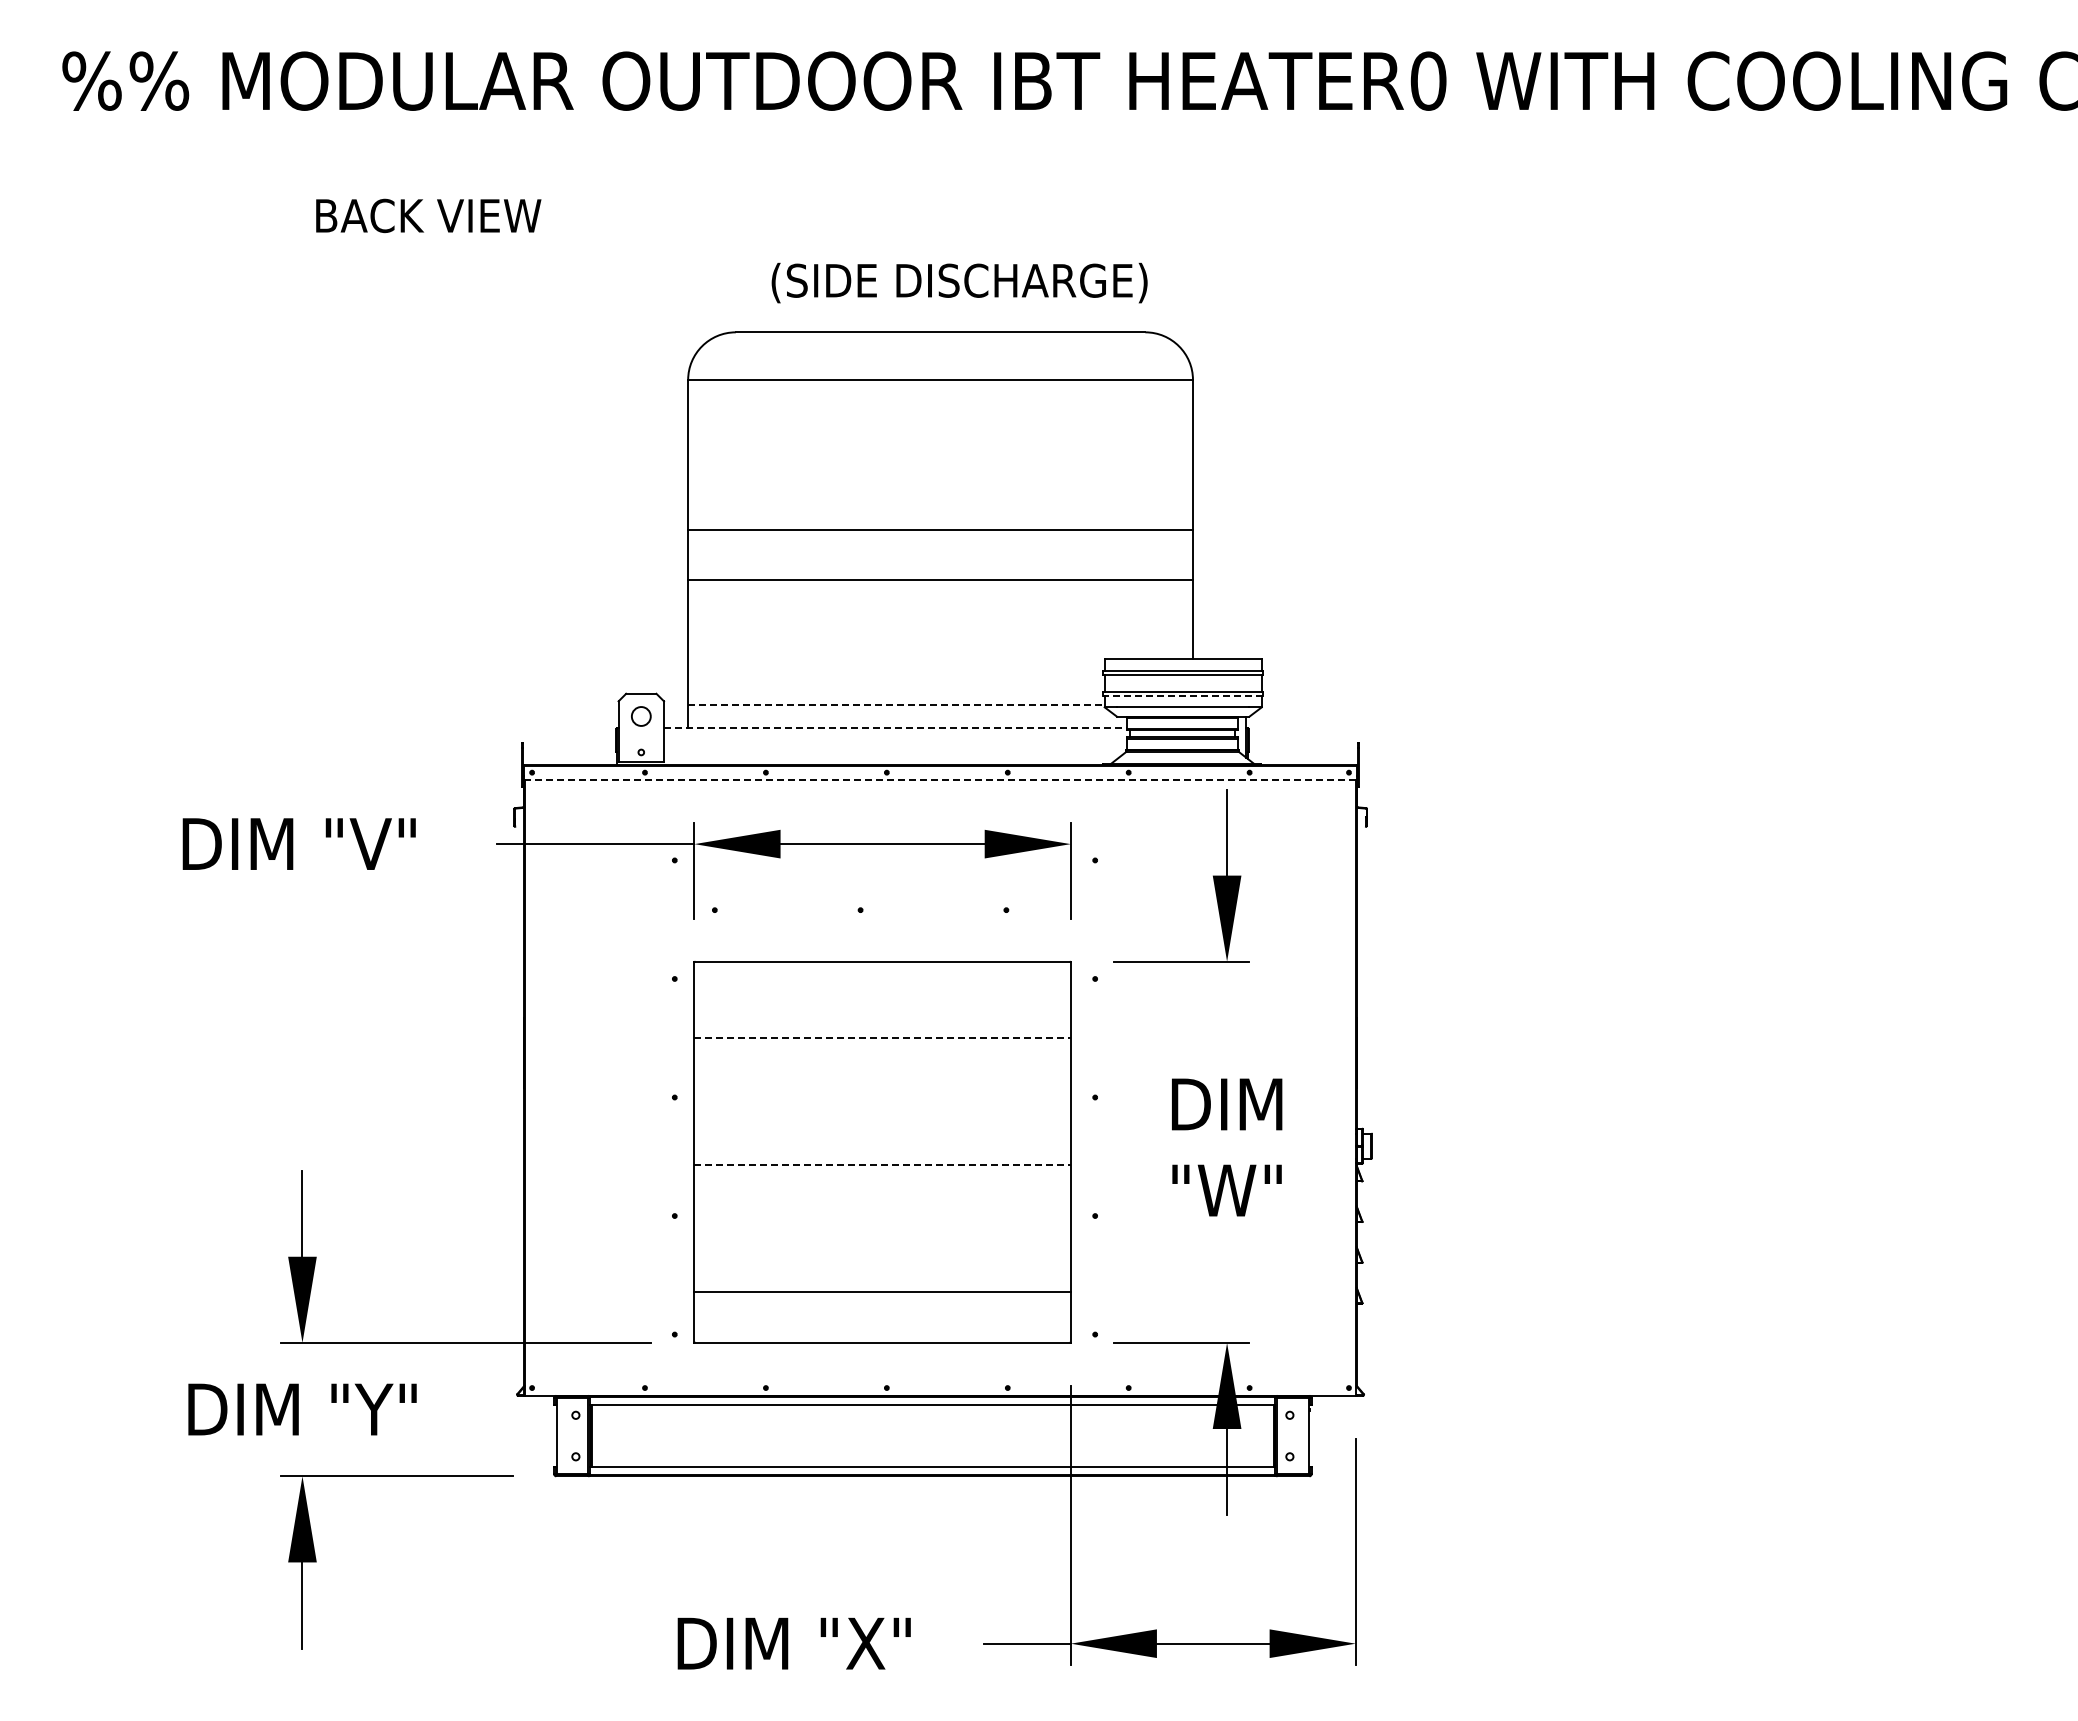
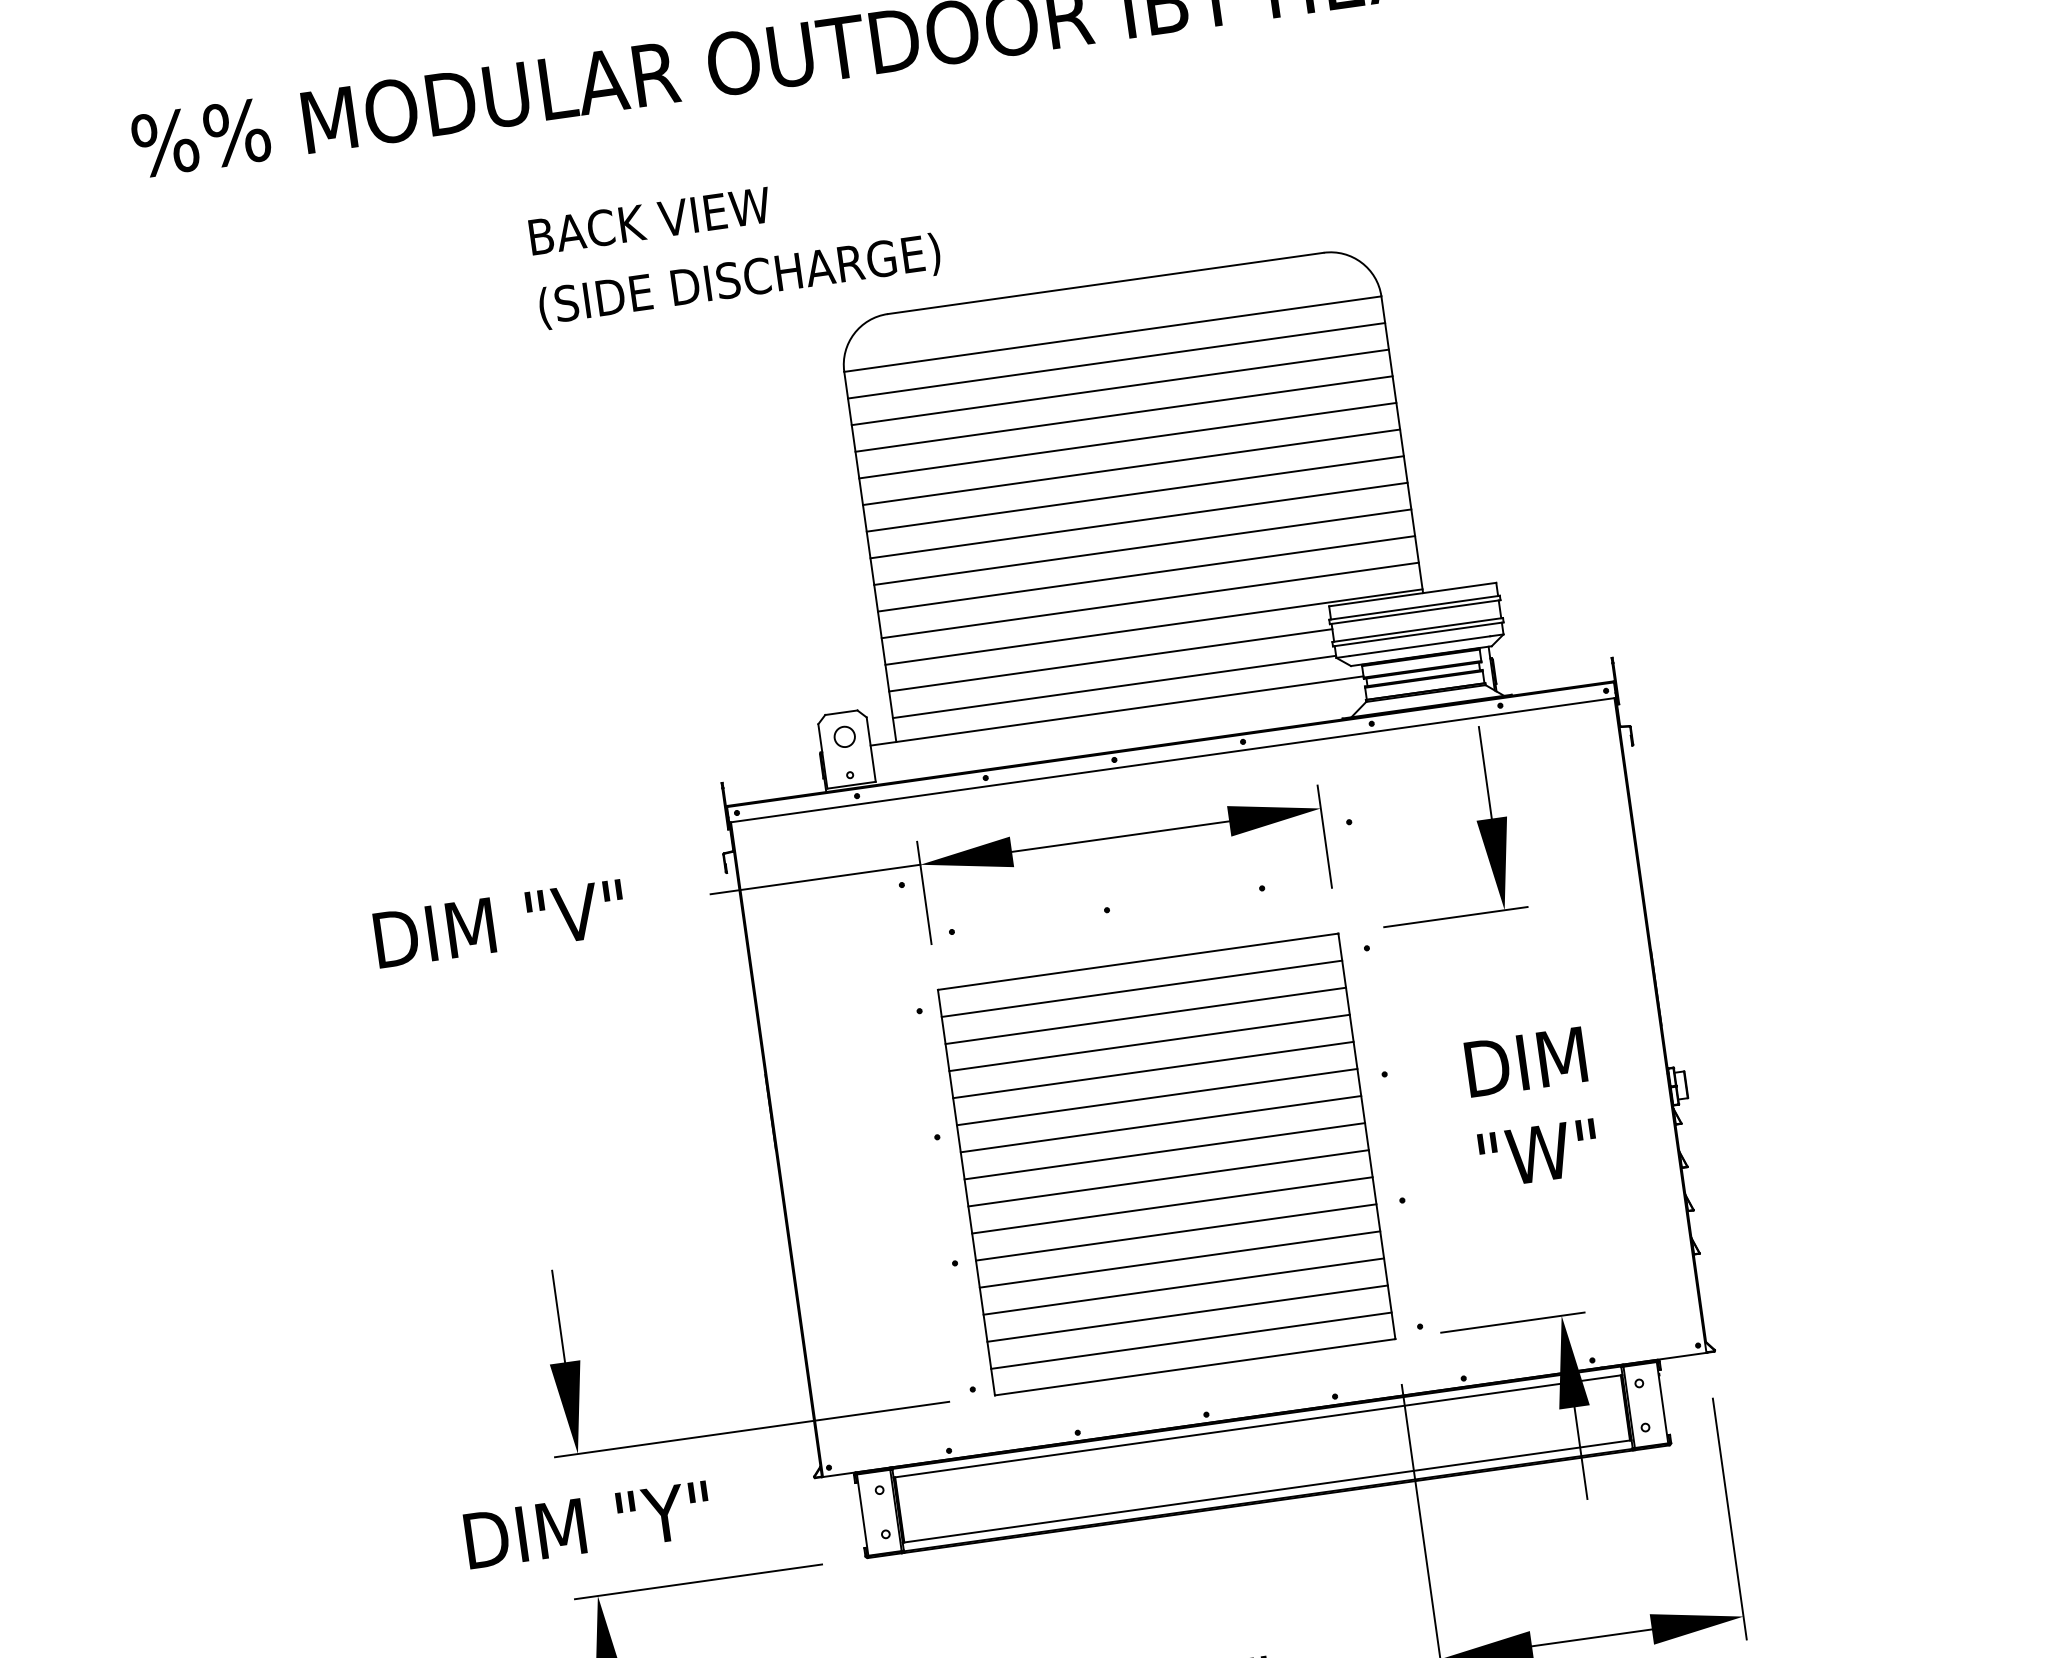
text: (428, 215) -> (649, 220), moved
text: (959, 282) -> (739, 280), moved
line: (940, 405) -> (1116, 361), added
line: (940, 430) -> (1120, 387), added
line: (940, 455) -> (1124, 414), added
line: (940, 480) -> (1127, 441), added
line: (940, 505) -> (1131, 467), added
line: (940, 555) -> (1139, 520), added
line: (940, 605) -> (1146, 574), added
line: (940, 630) -> (1150, 600), added
line: (940, 655) -> (1153, 627), added
line: (896, 680) -> (1110, 660), added
line: (1182, 696) -> (1417, 634), dashed -> solid
line: (896, 705) -> (1114, 687), dashed -> solid
line: (895, 727) -> (1116, 710), dashed -> solid
line: (940, 780) -> (1172, 760), dashed -> solid
line: (882, 987) -> (1141, 989), added
line: (882, 1012) -> (1145, 1015), added
line: (883, 1038) -> (1150, 1043), dashed -> solid
line: (882, 1063) -> (1153, 1070), added
line: (882, 1088) -> (1157, 1096), added
line: (882, 1114) -> (1160, 1124), added
line: (882, 1139) -> (1164, 1150), added
line: (883, 1165) -> (1169, 1178), dashed -> solid
line: (882, 1190) -> (1172, 1205), added
line: (882, 1216) -> (1176, 1232), added
line: (882, 1241) -> (1179, 1259), added
line: (882, 1267) -> (1183, 1287), added
line: (882, 1317) -> (1191, 1340), added

